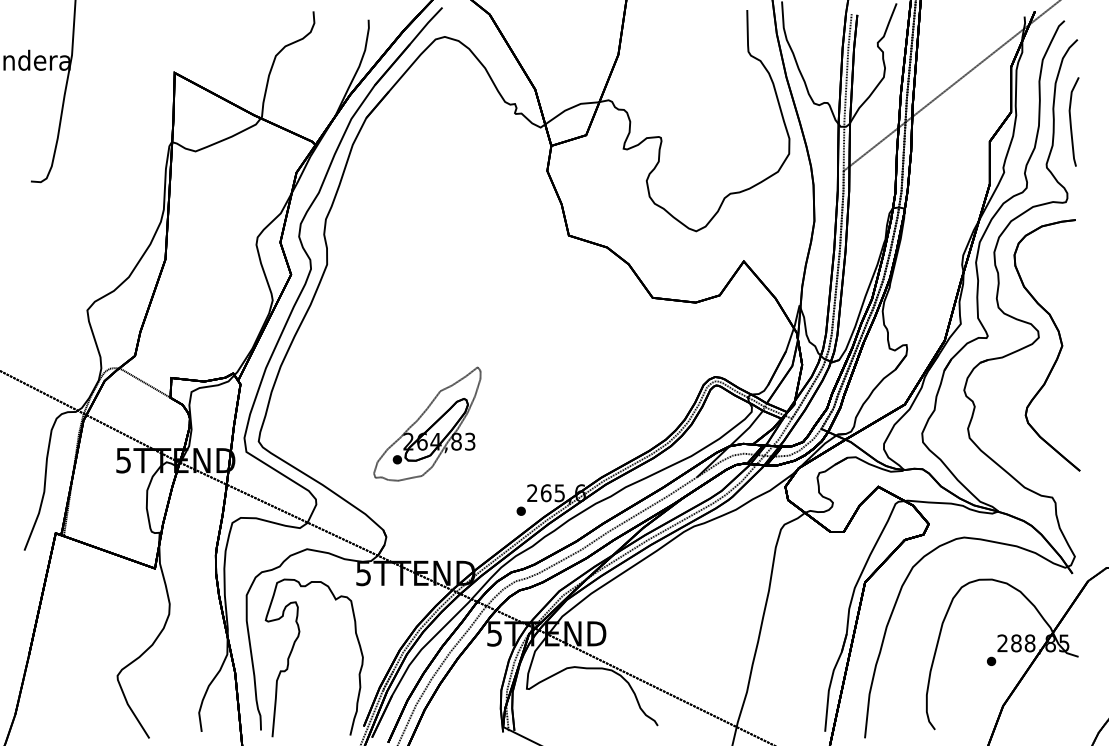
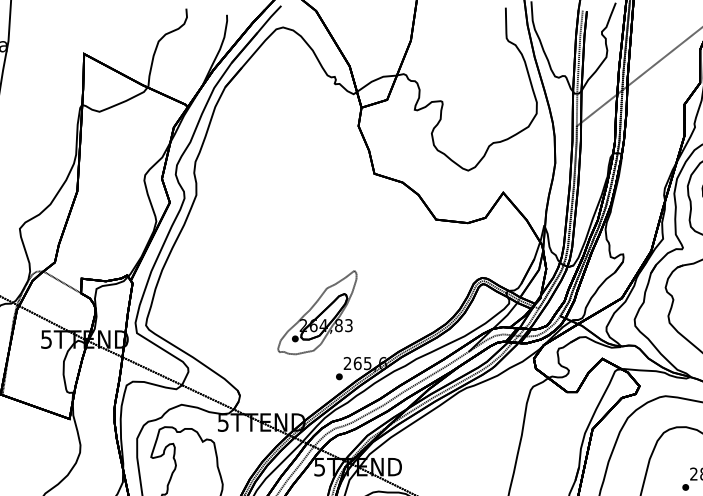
part: (427, 423) -> (317, 312), moved

